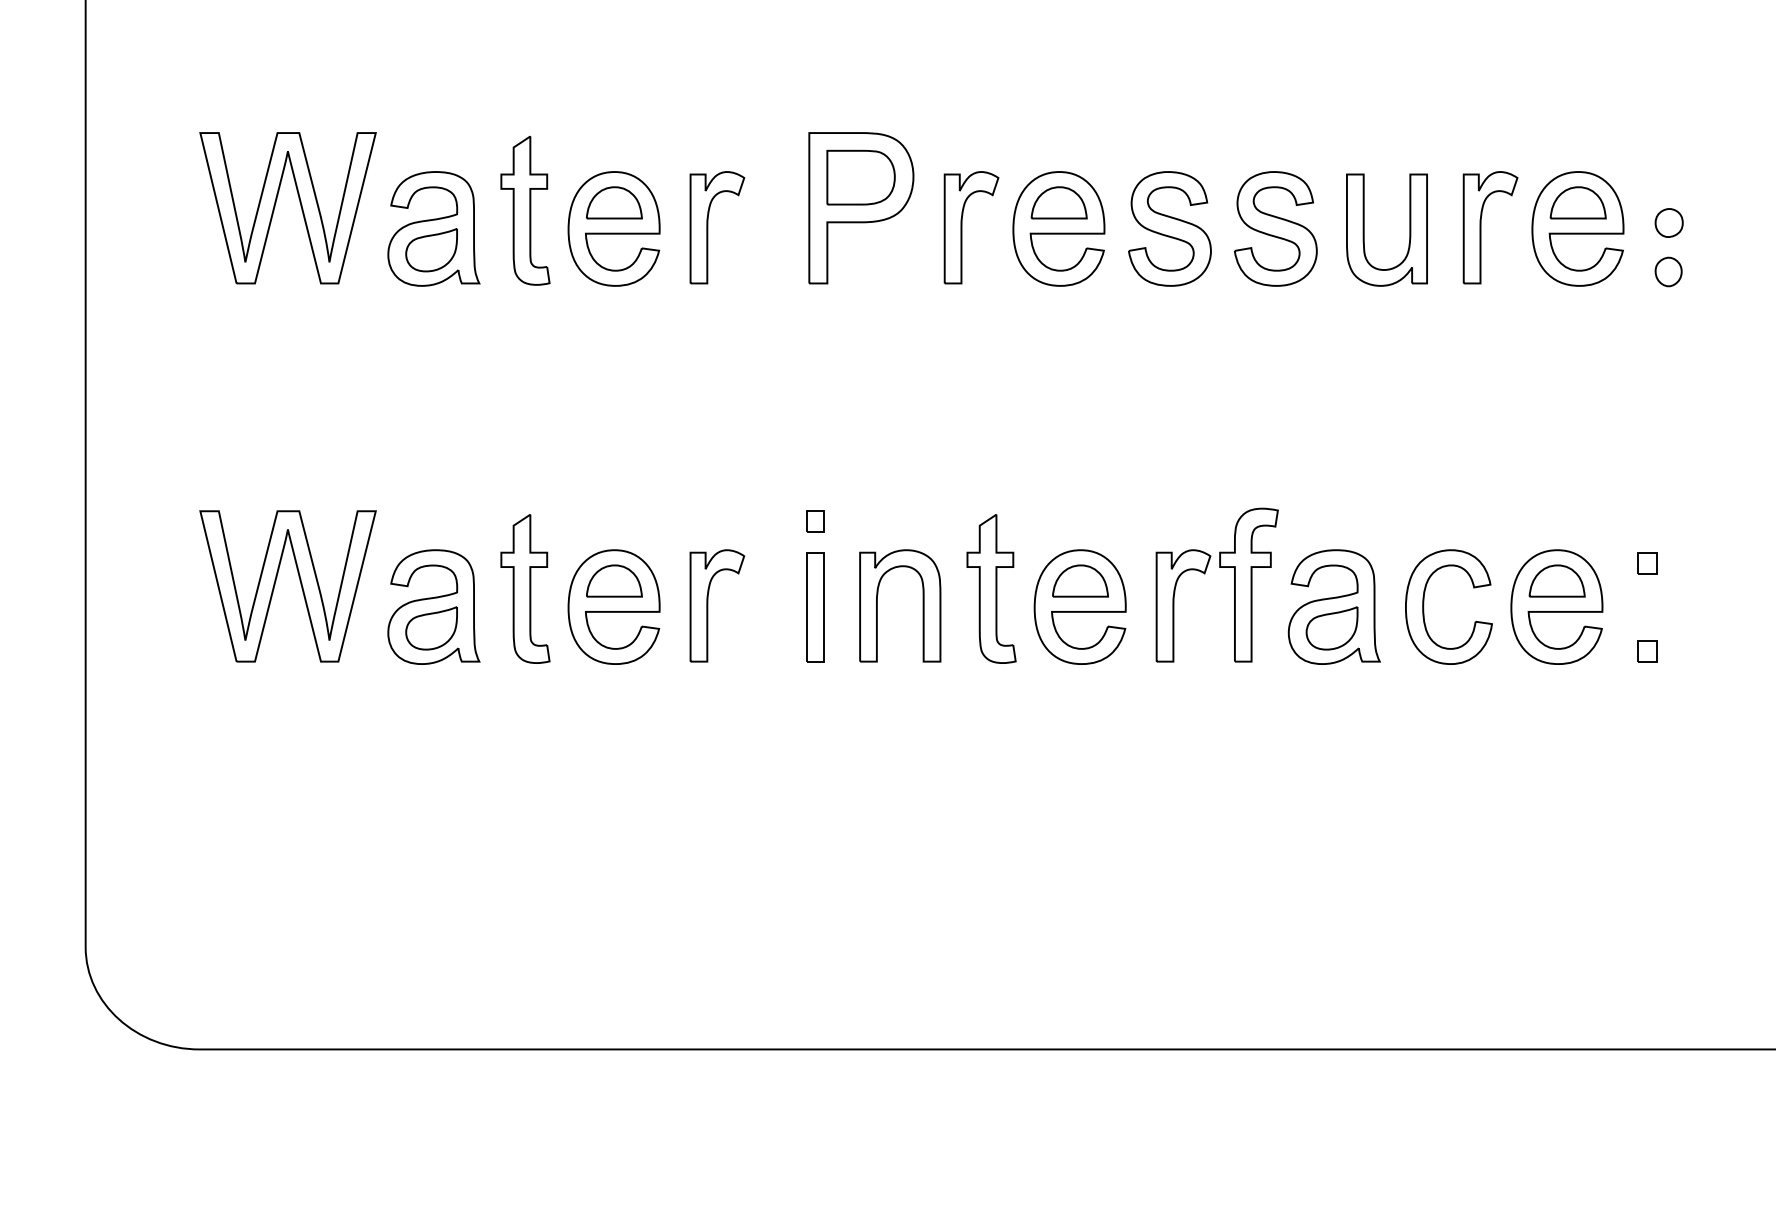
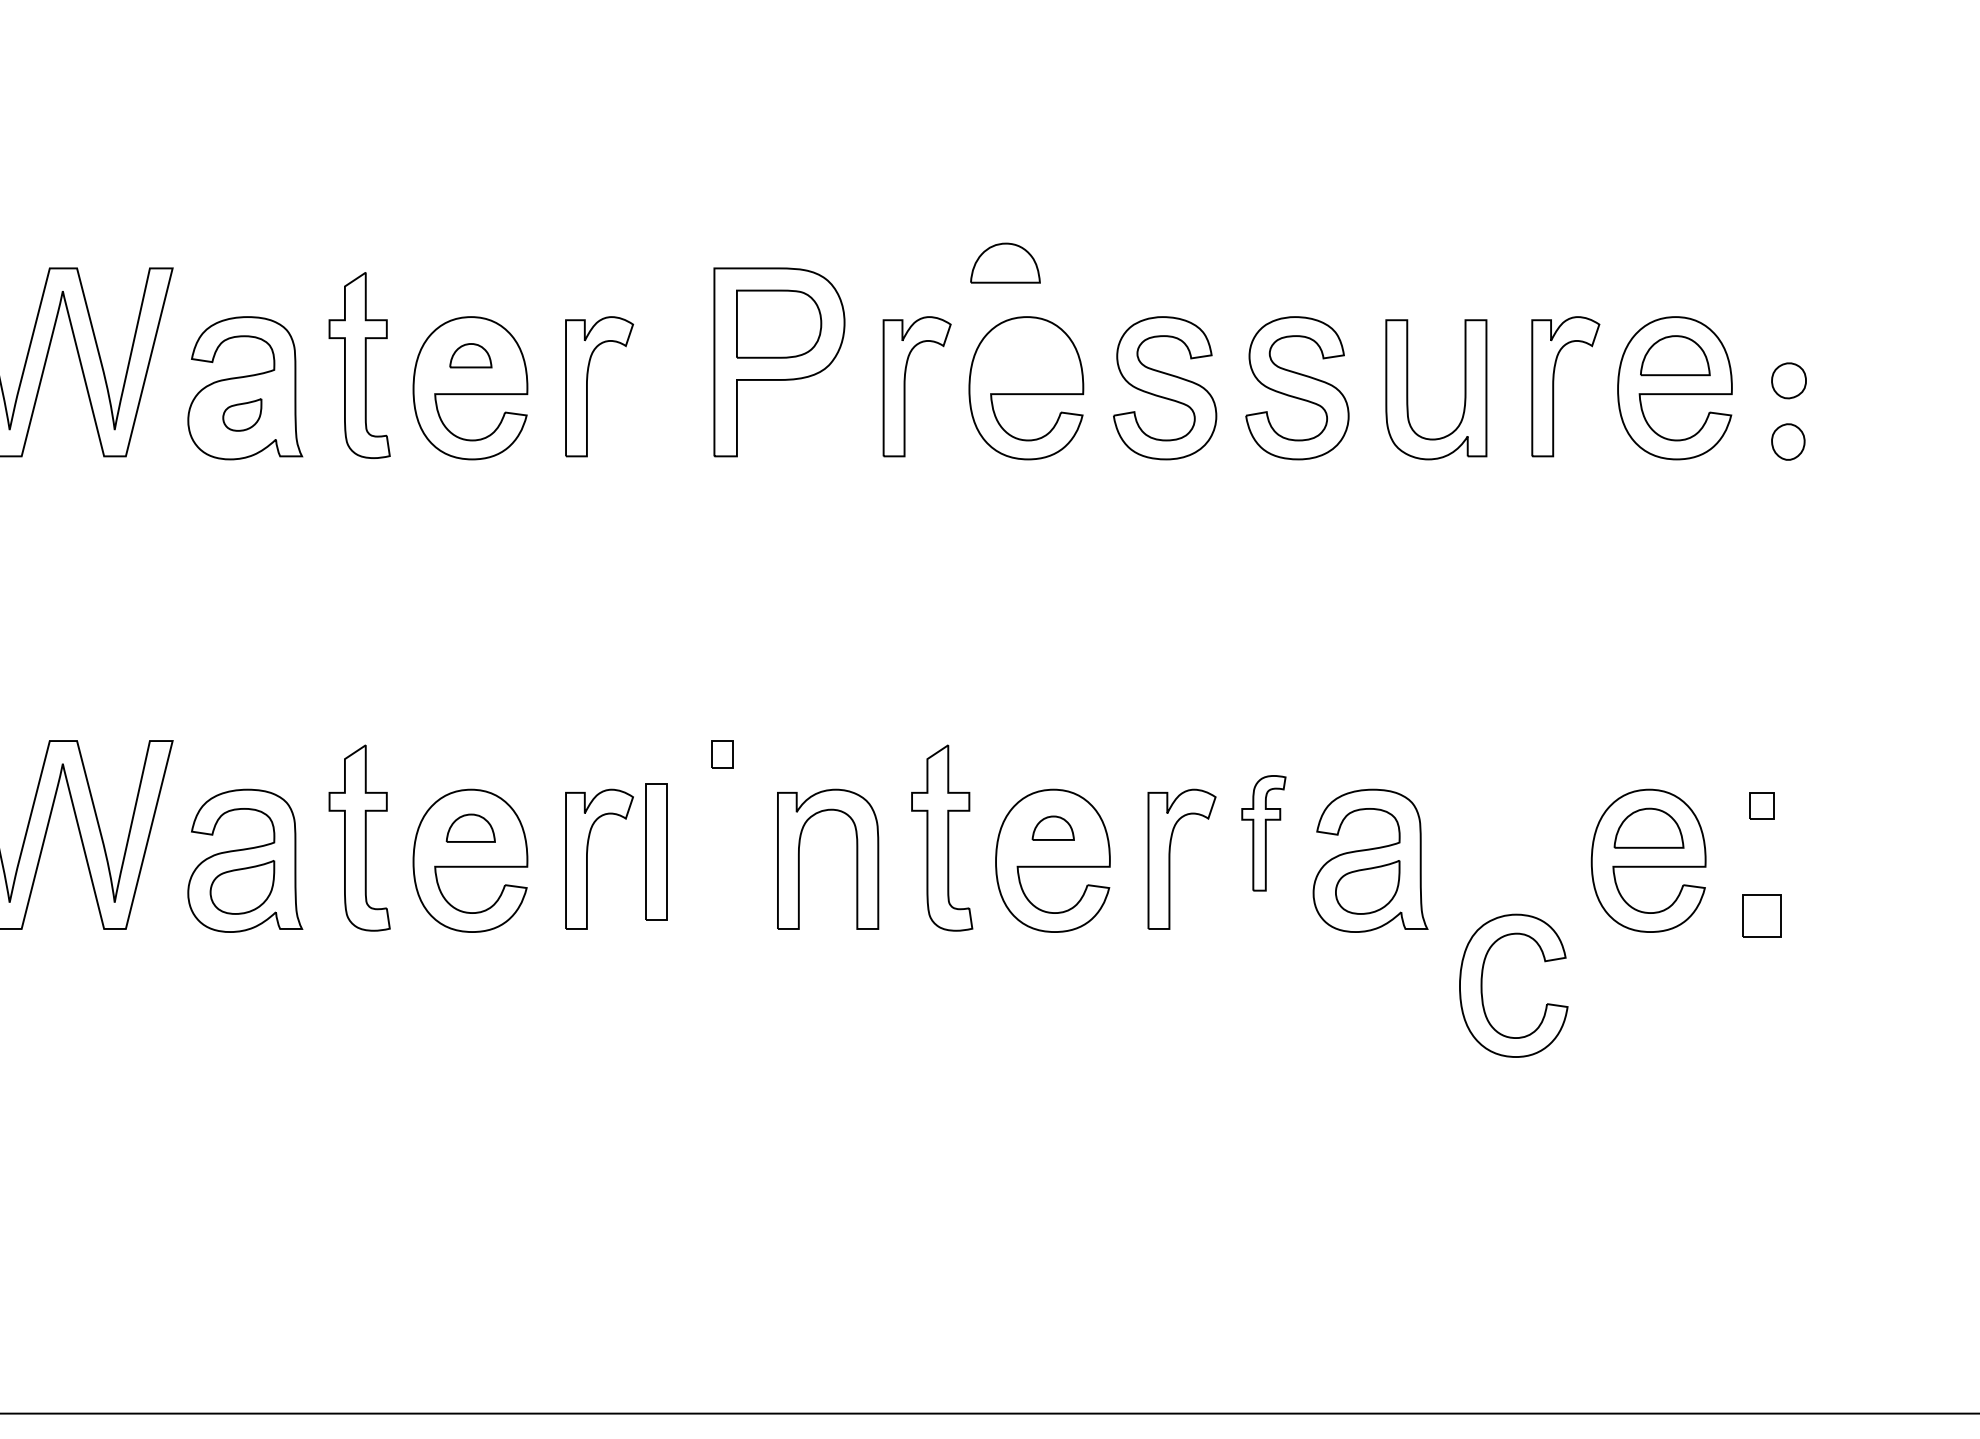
part: (614, 202) -> (470, 355), size x0.6
part: (1058, 202) -> (1004, 262), moved
part: (431, 250) -> (242, 415), size x0.6
part: (614, 580) -> (470, 827), size x0.7
part: (1080, 580) -> (1053, 827), size x0.6
part: (1248, 584) -> (1263, 832), size x0.6
part: (1424, 606) -> (1483, 985), moved
part: (815, 607) -> (655, 852), moved
part: (1647, 651) -> (1761, 916), size x1.6

